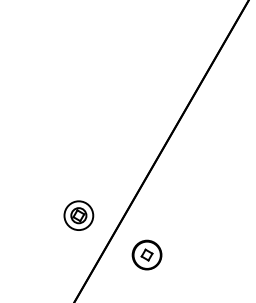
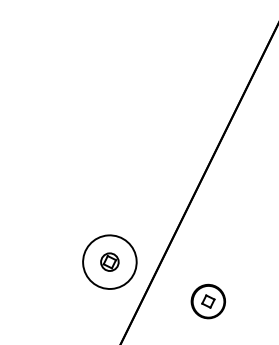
circle: (78, 215) -> (109, 261), size x1.6
part: (146, 254) -> (207, 300), moved

